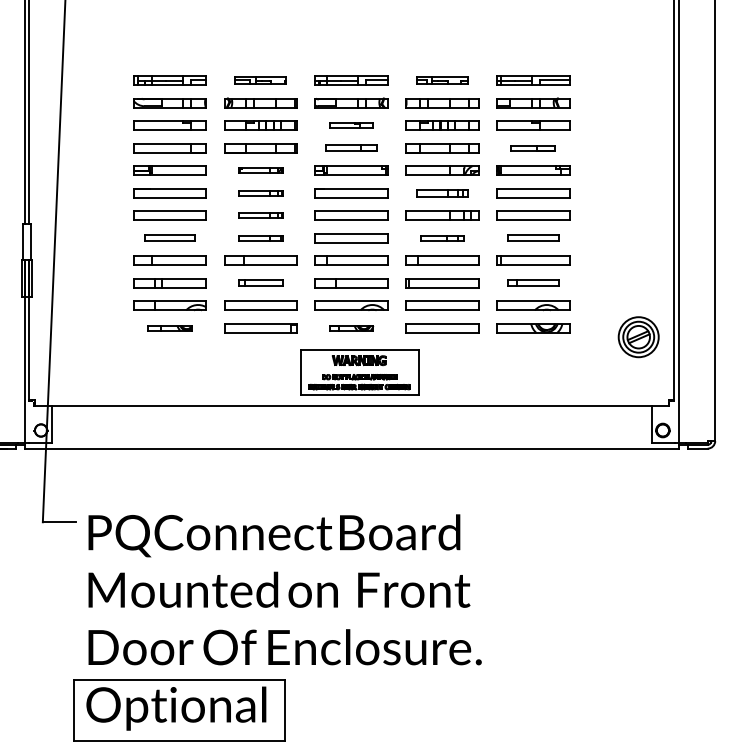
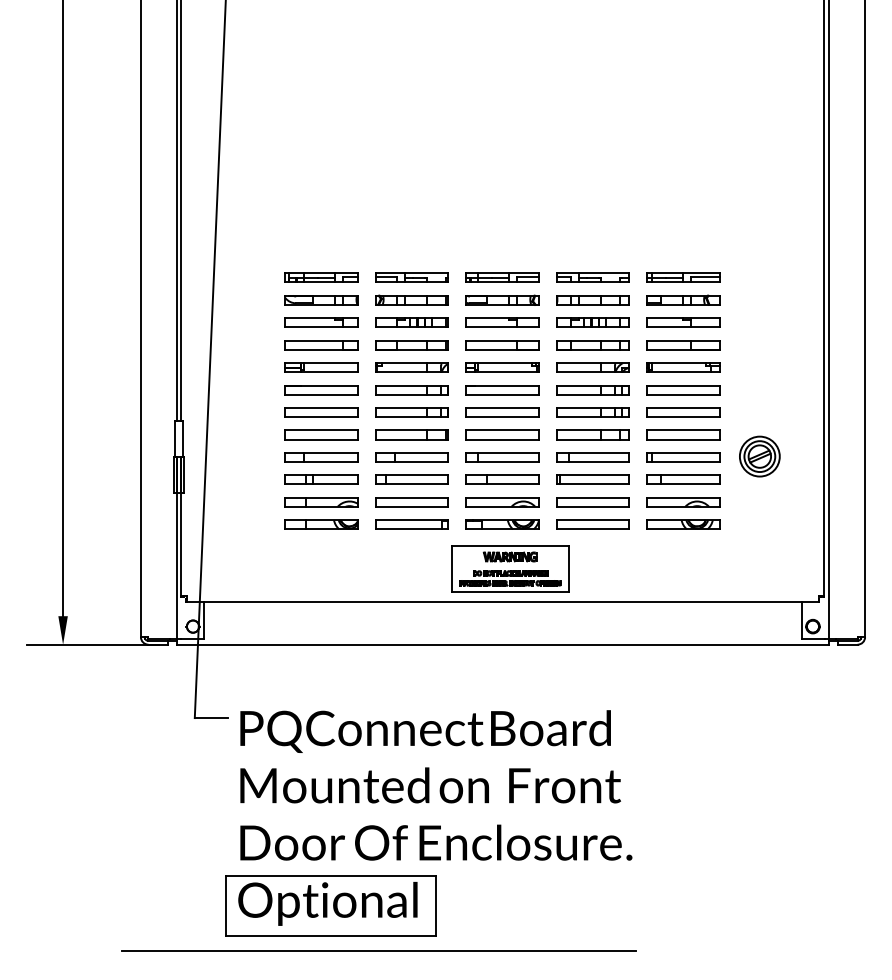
part: (260, 80) -> (411, 277), size x1.43
part: (441, 80) -> (592, 277), size x1.43
part: (351, 125) -> (502, 322), size x1.67
part: (351, 148) -> (502, 345), size x1.43
part: (533, 148) -> (683, 345), size x1.67
part: (260, 170) -> (411, 367), size x1.67
part: (260, 193) -> (411, 390), size x1.67
part: (441, 193) -> (592, 390), size x1.43
part: (260, 215) -> (411, 412), size x1.67
part: (169, 237) -> (321, 434), size x1.43
part: (260, 237) -> (411, 434), size x1.67
part: (441, 237) -> (592, 434), size x1.67
part: (533, 237) -> (683, 434), size x1.43
part: (260, 282) -> (411, 479), size x1.67
part: (533, 282) -> (683, 479), size x1.43
part: (169, 328) -> (321, 524), size x1.67
part: (351, 328) -> (502, 524), size x1.67
part: (638, 337) -> (759, 456), moved

